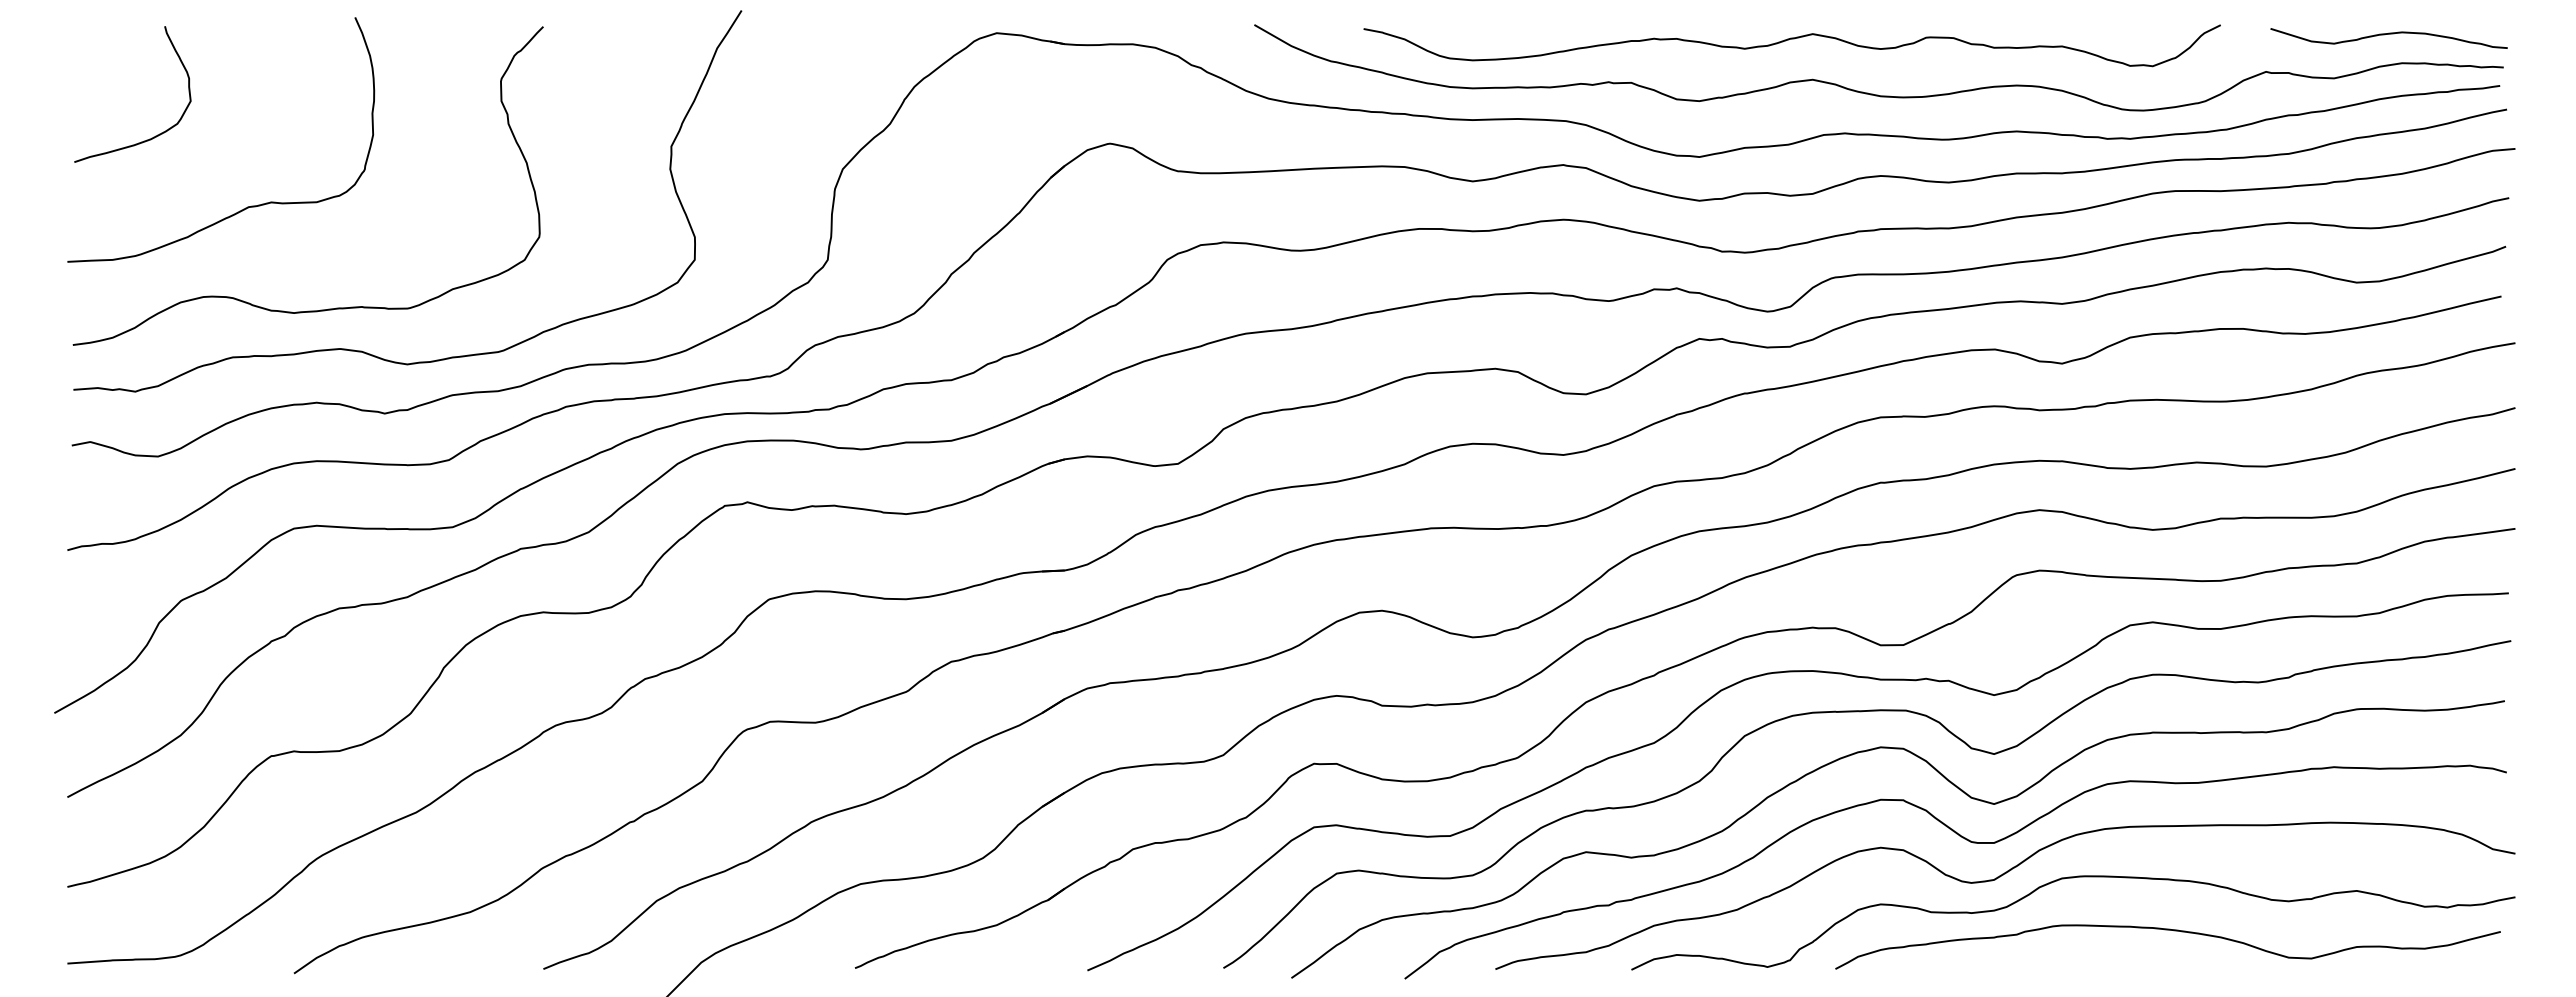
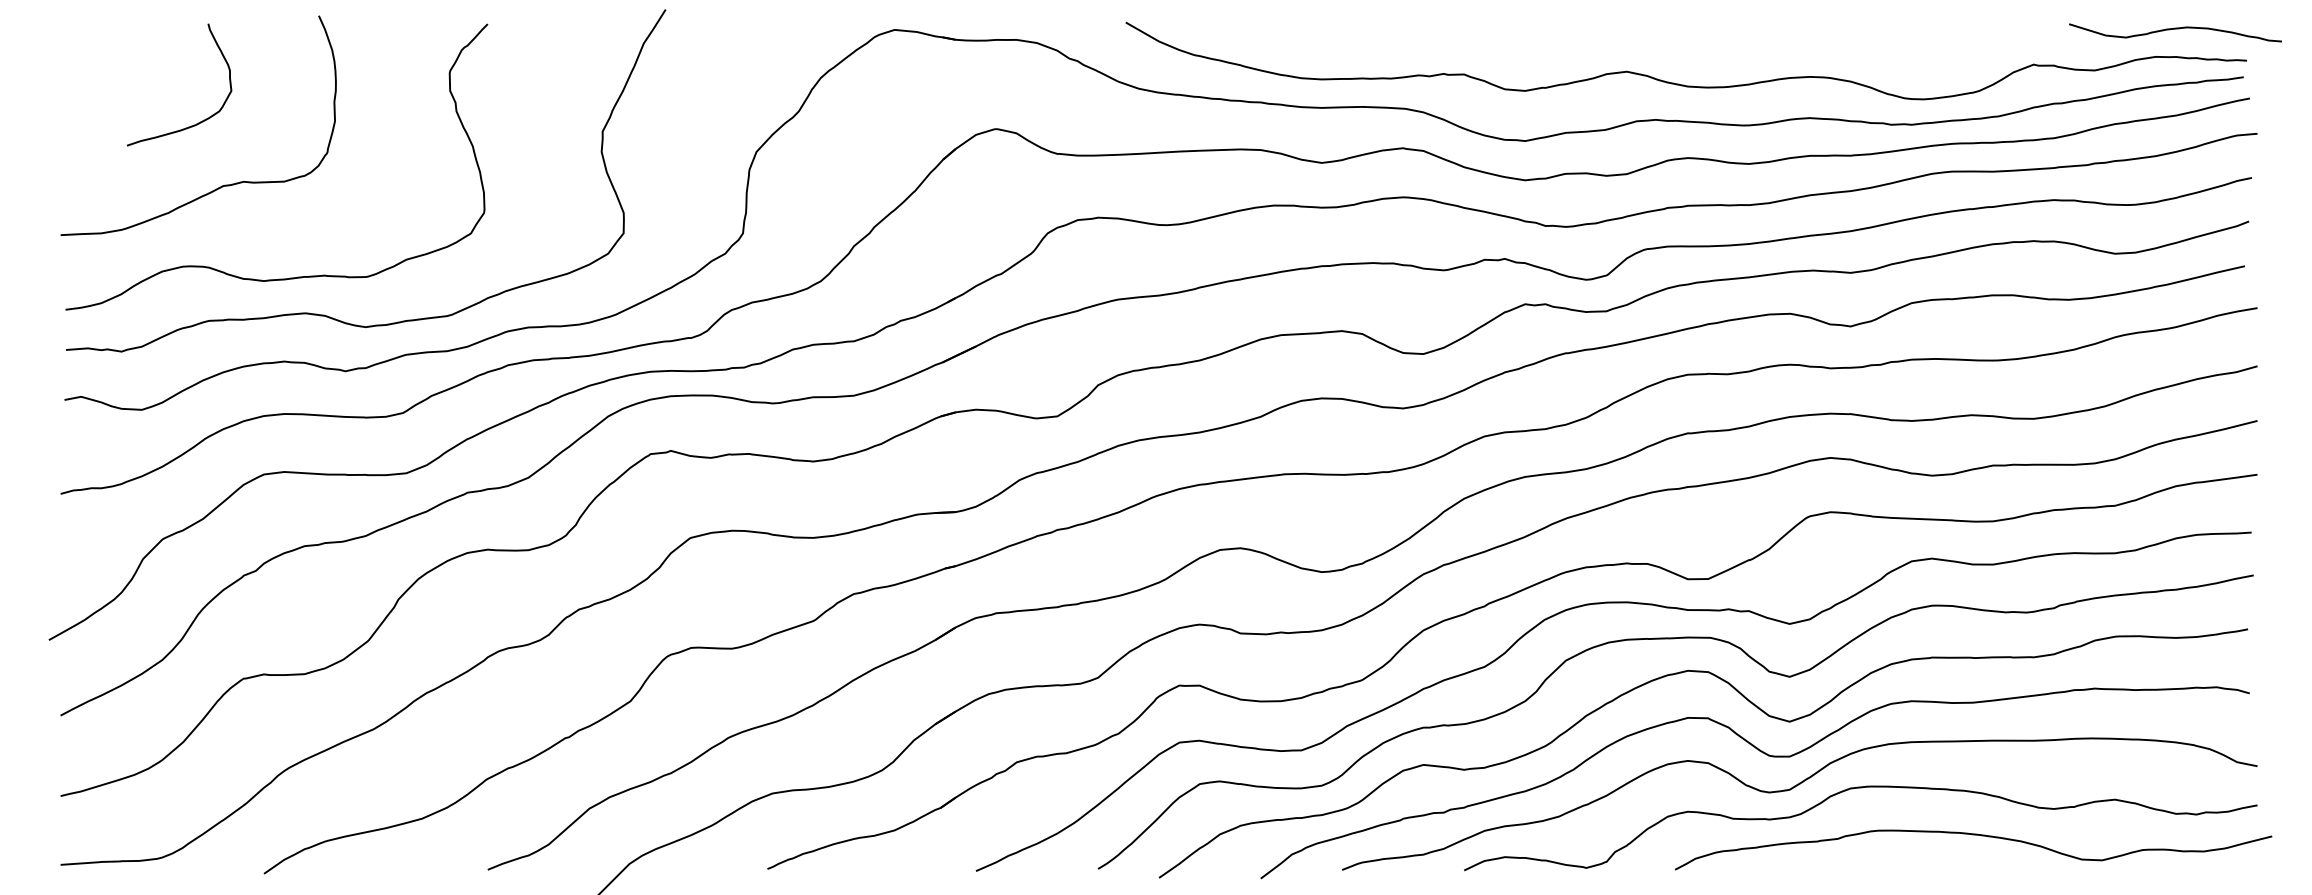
curve: (2388, 34) -> (2174, 29), moved
curve: (1788, 40) -> (1605, 36), removed
curve: (153, 136) -> (198, 122), moved
curve: (2167, 930) -> (1973, 835), moved

